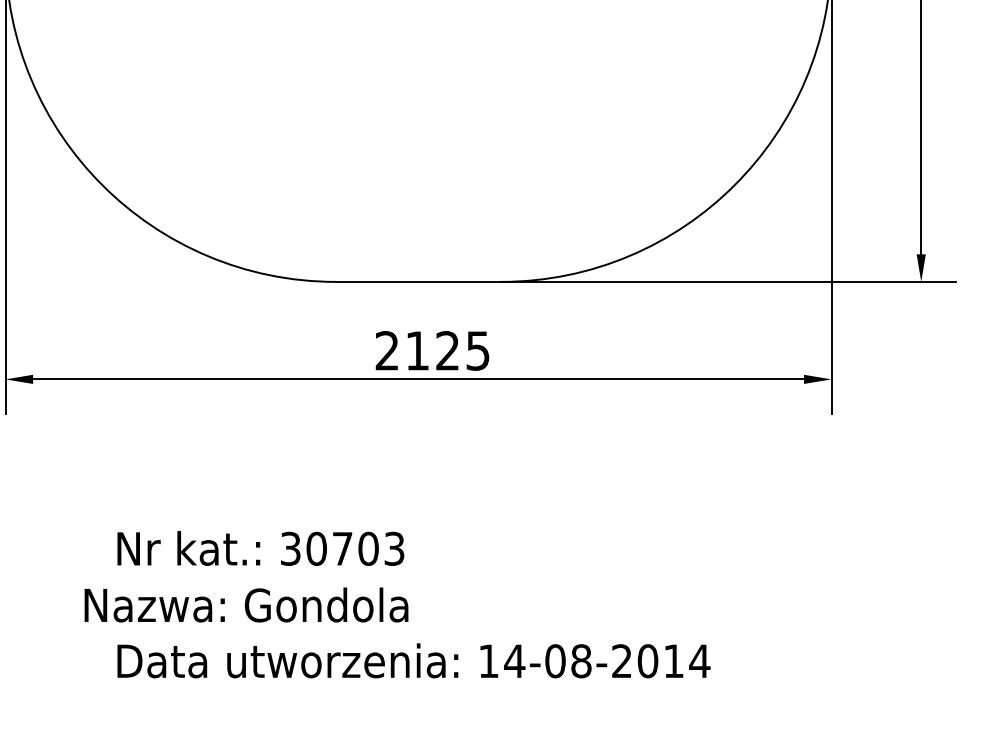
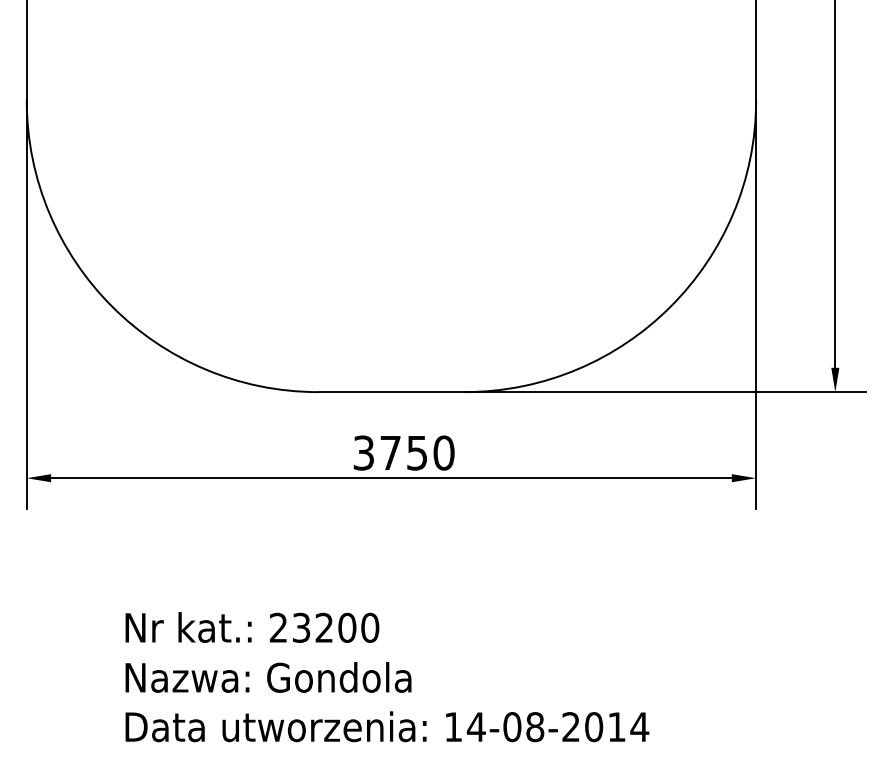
text: (432, 350) -> (403, 452), 2125 -> 3750
text: (342, 548) -> (324, 627), 30703 -> 23200
text: (246, 605) -> (268, 677), moved

